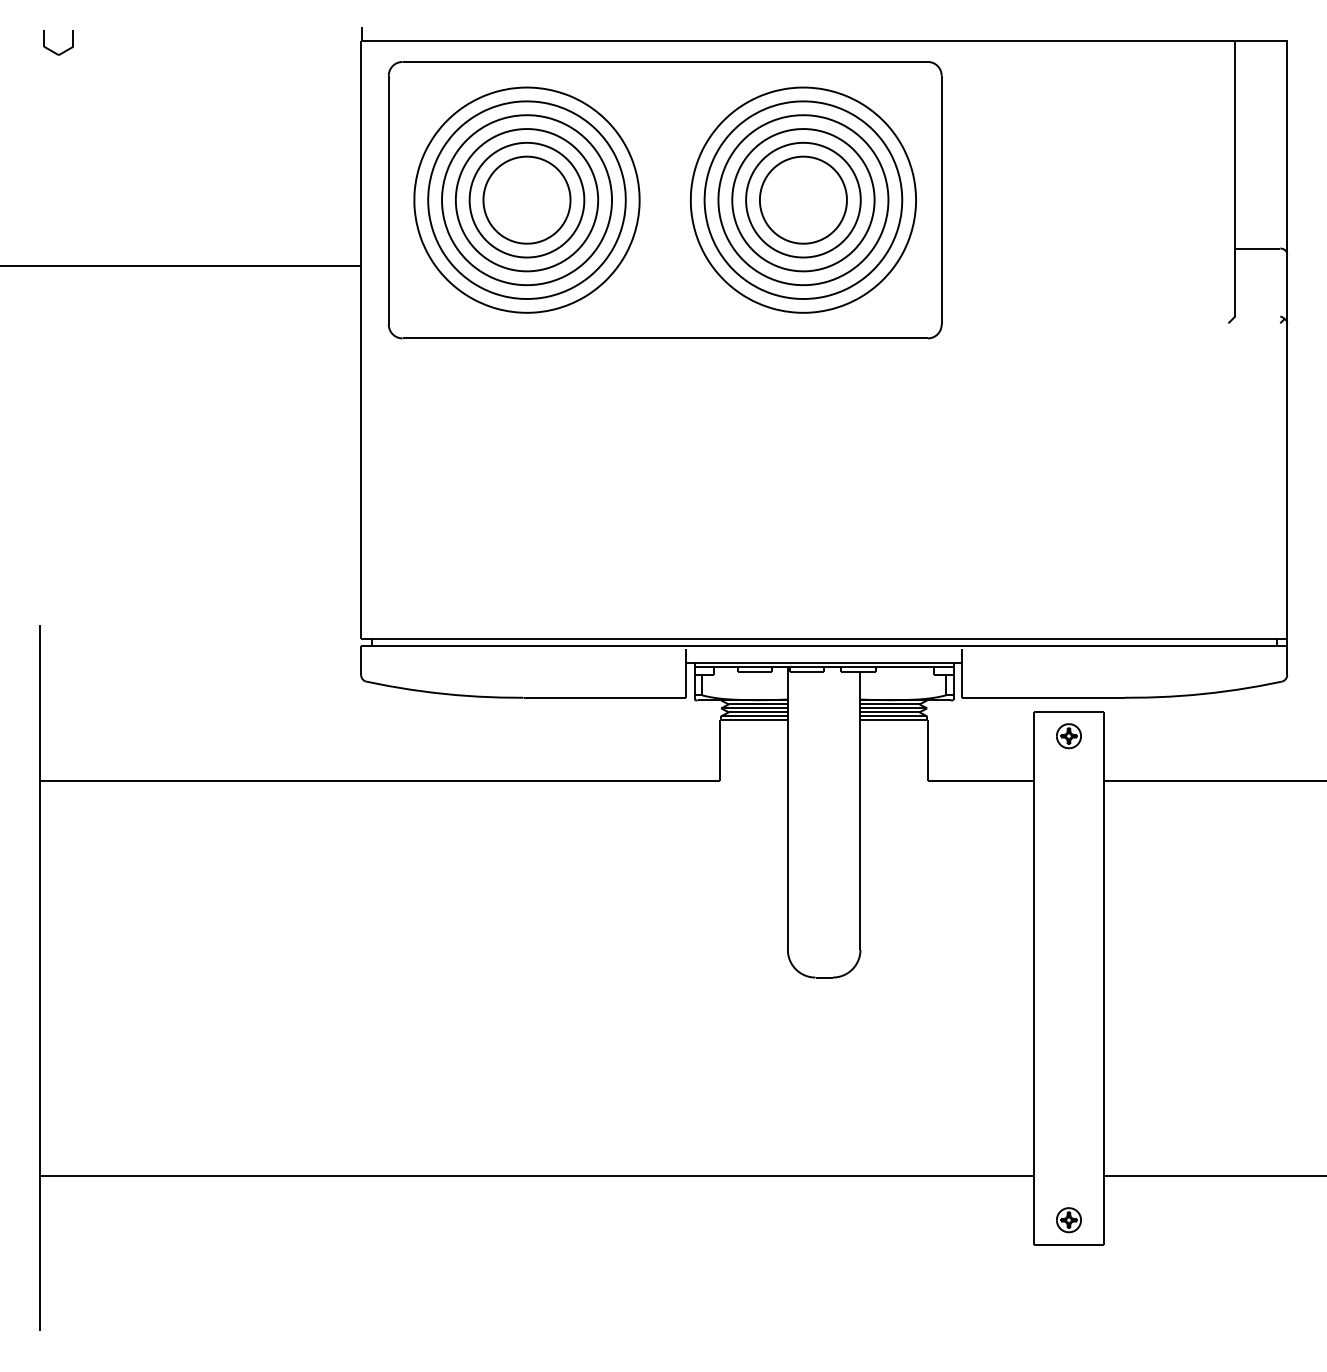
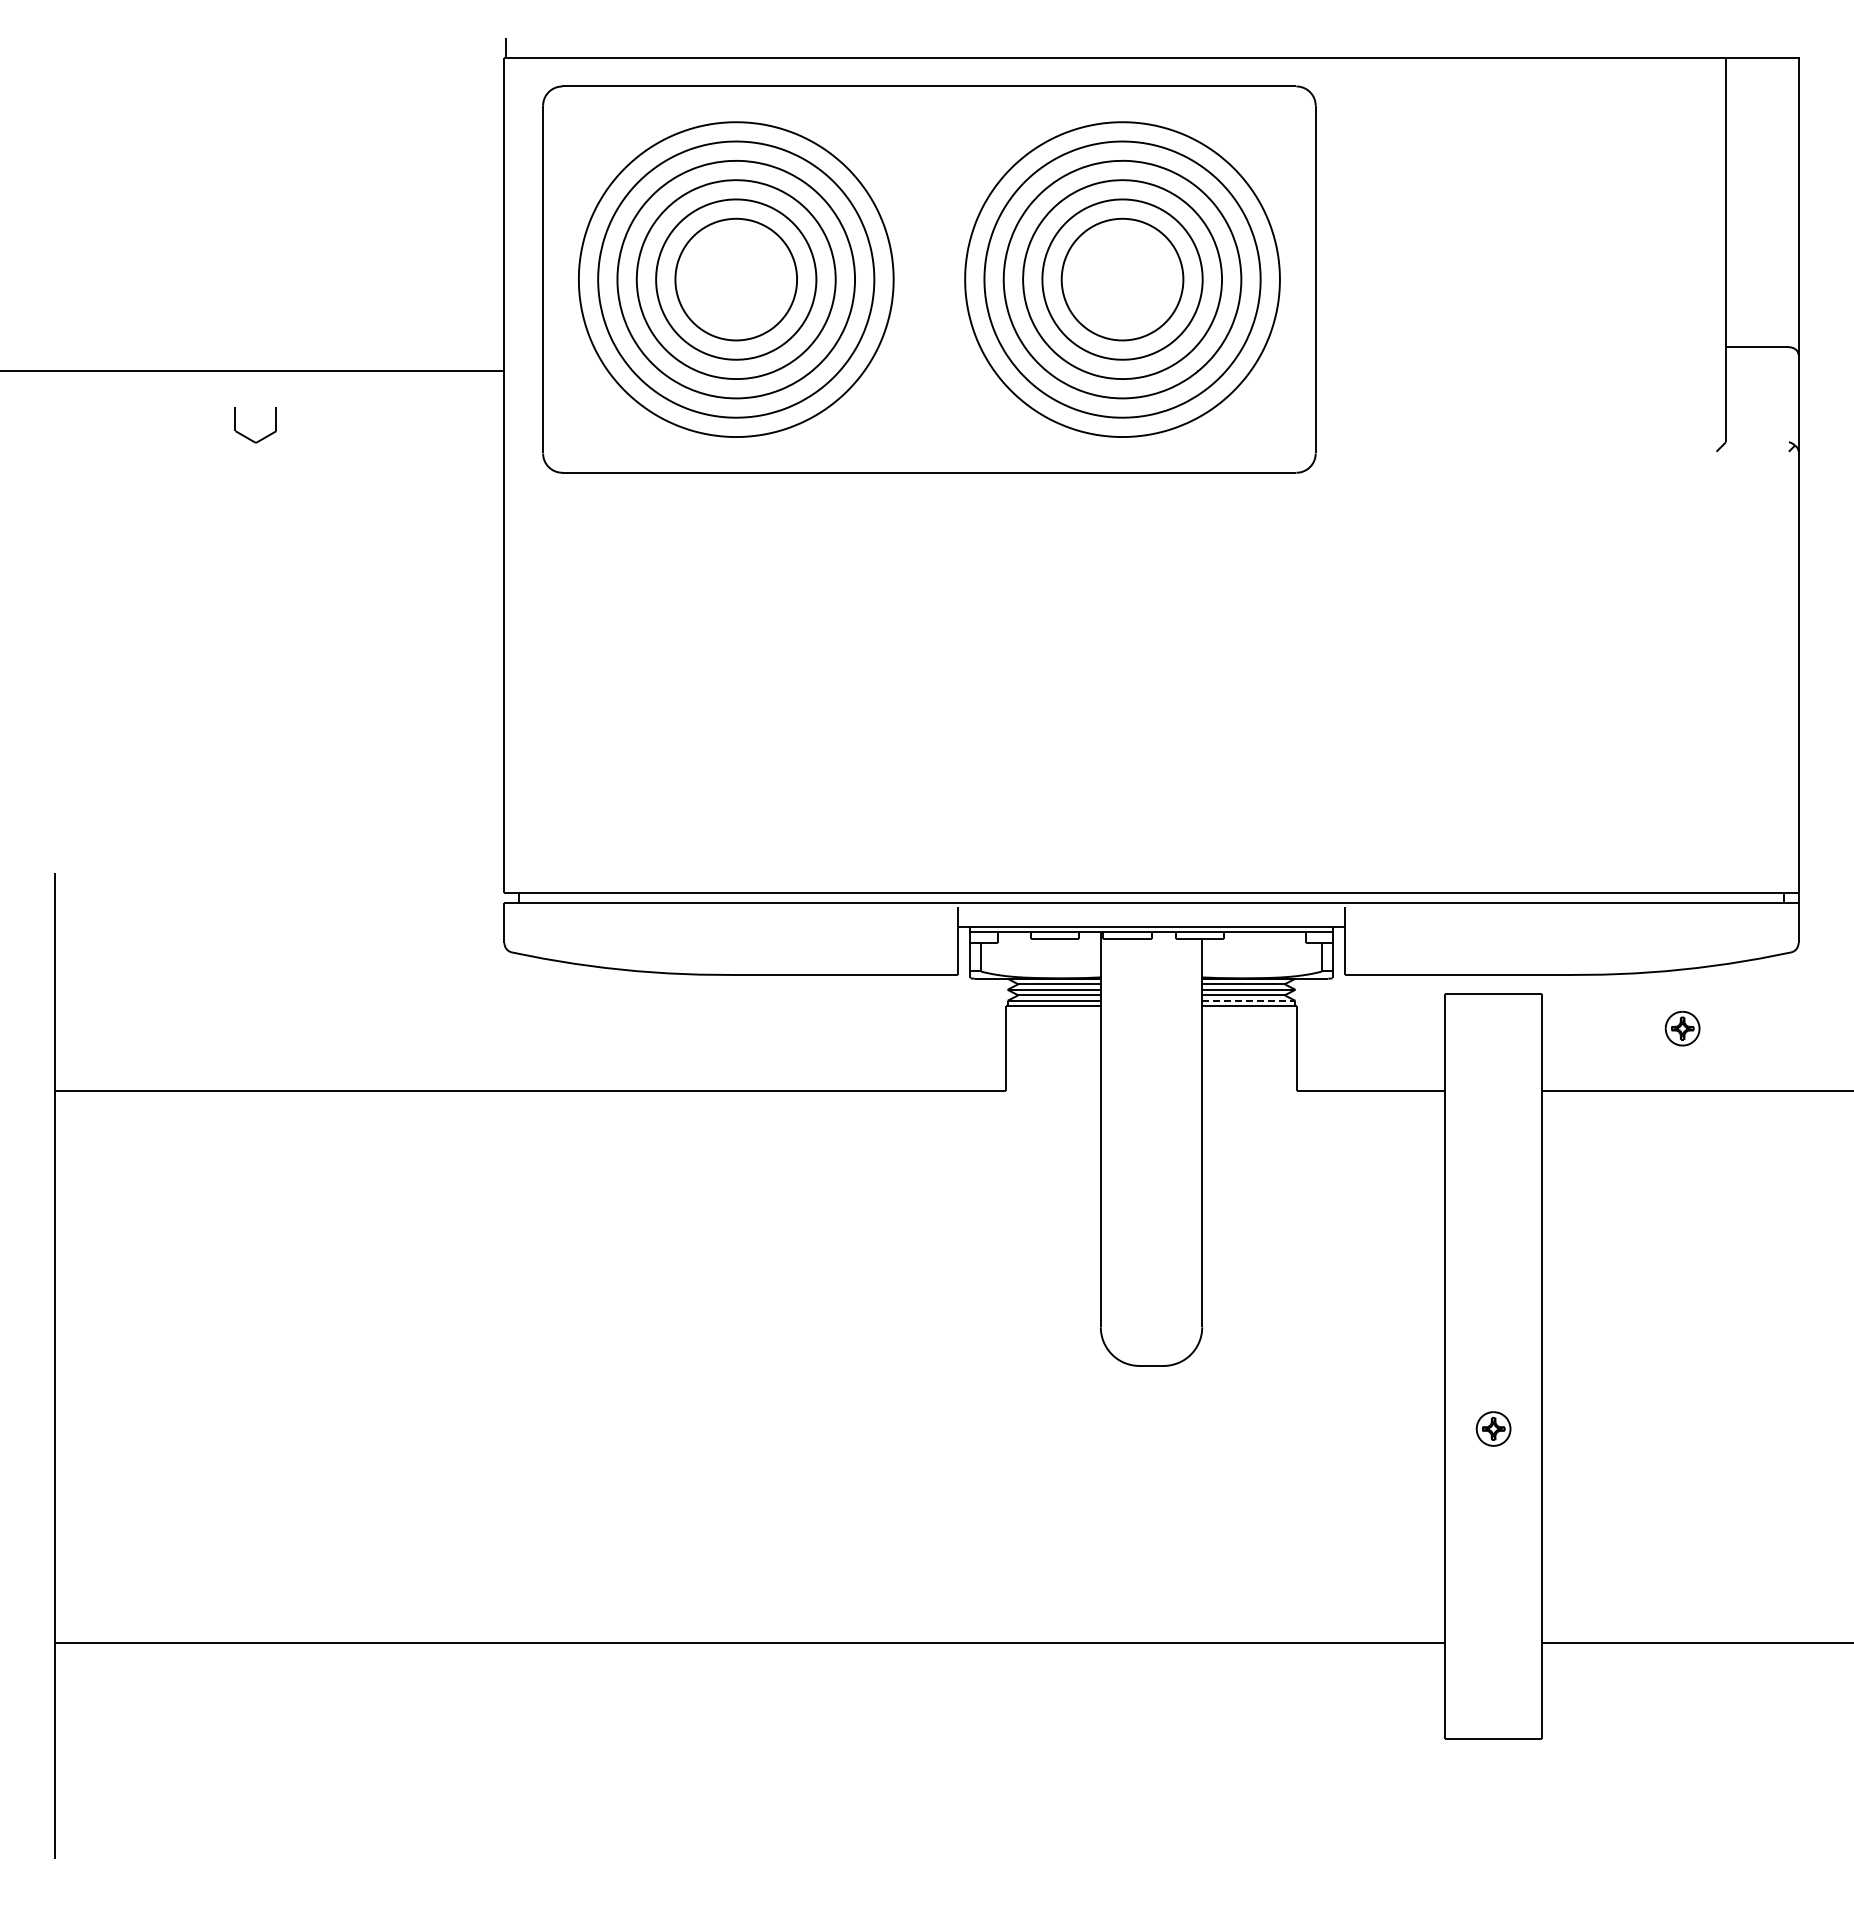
part: (53, 51) -> (248, 437), moved
line: (893, 716) -> (1248, 1000), solid -> dashed
part: (1068, 736) -> (1682, 1028), moved
part: (1068, 1219) -> (1493, 1428), moved

